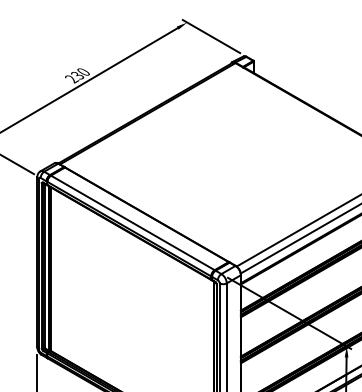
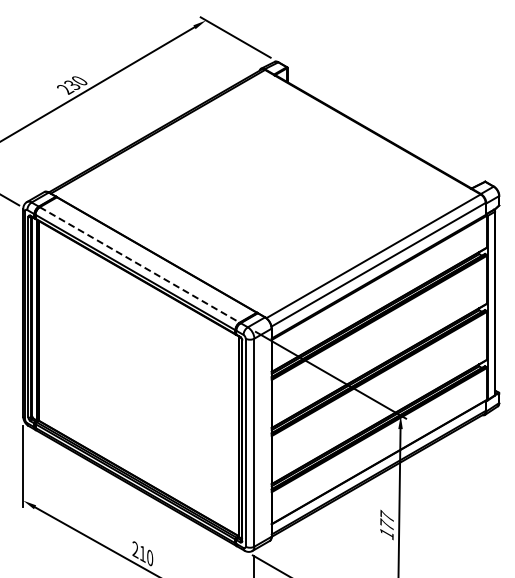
line: (133, 223) -> (140, 265), solid -> dashed

